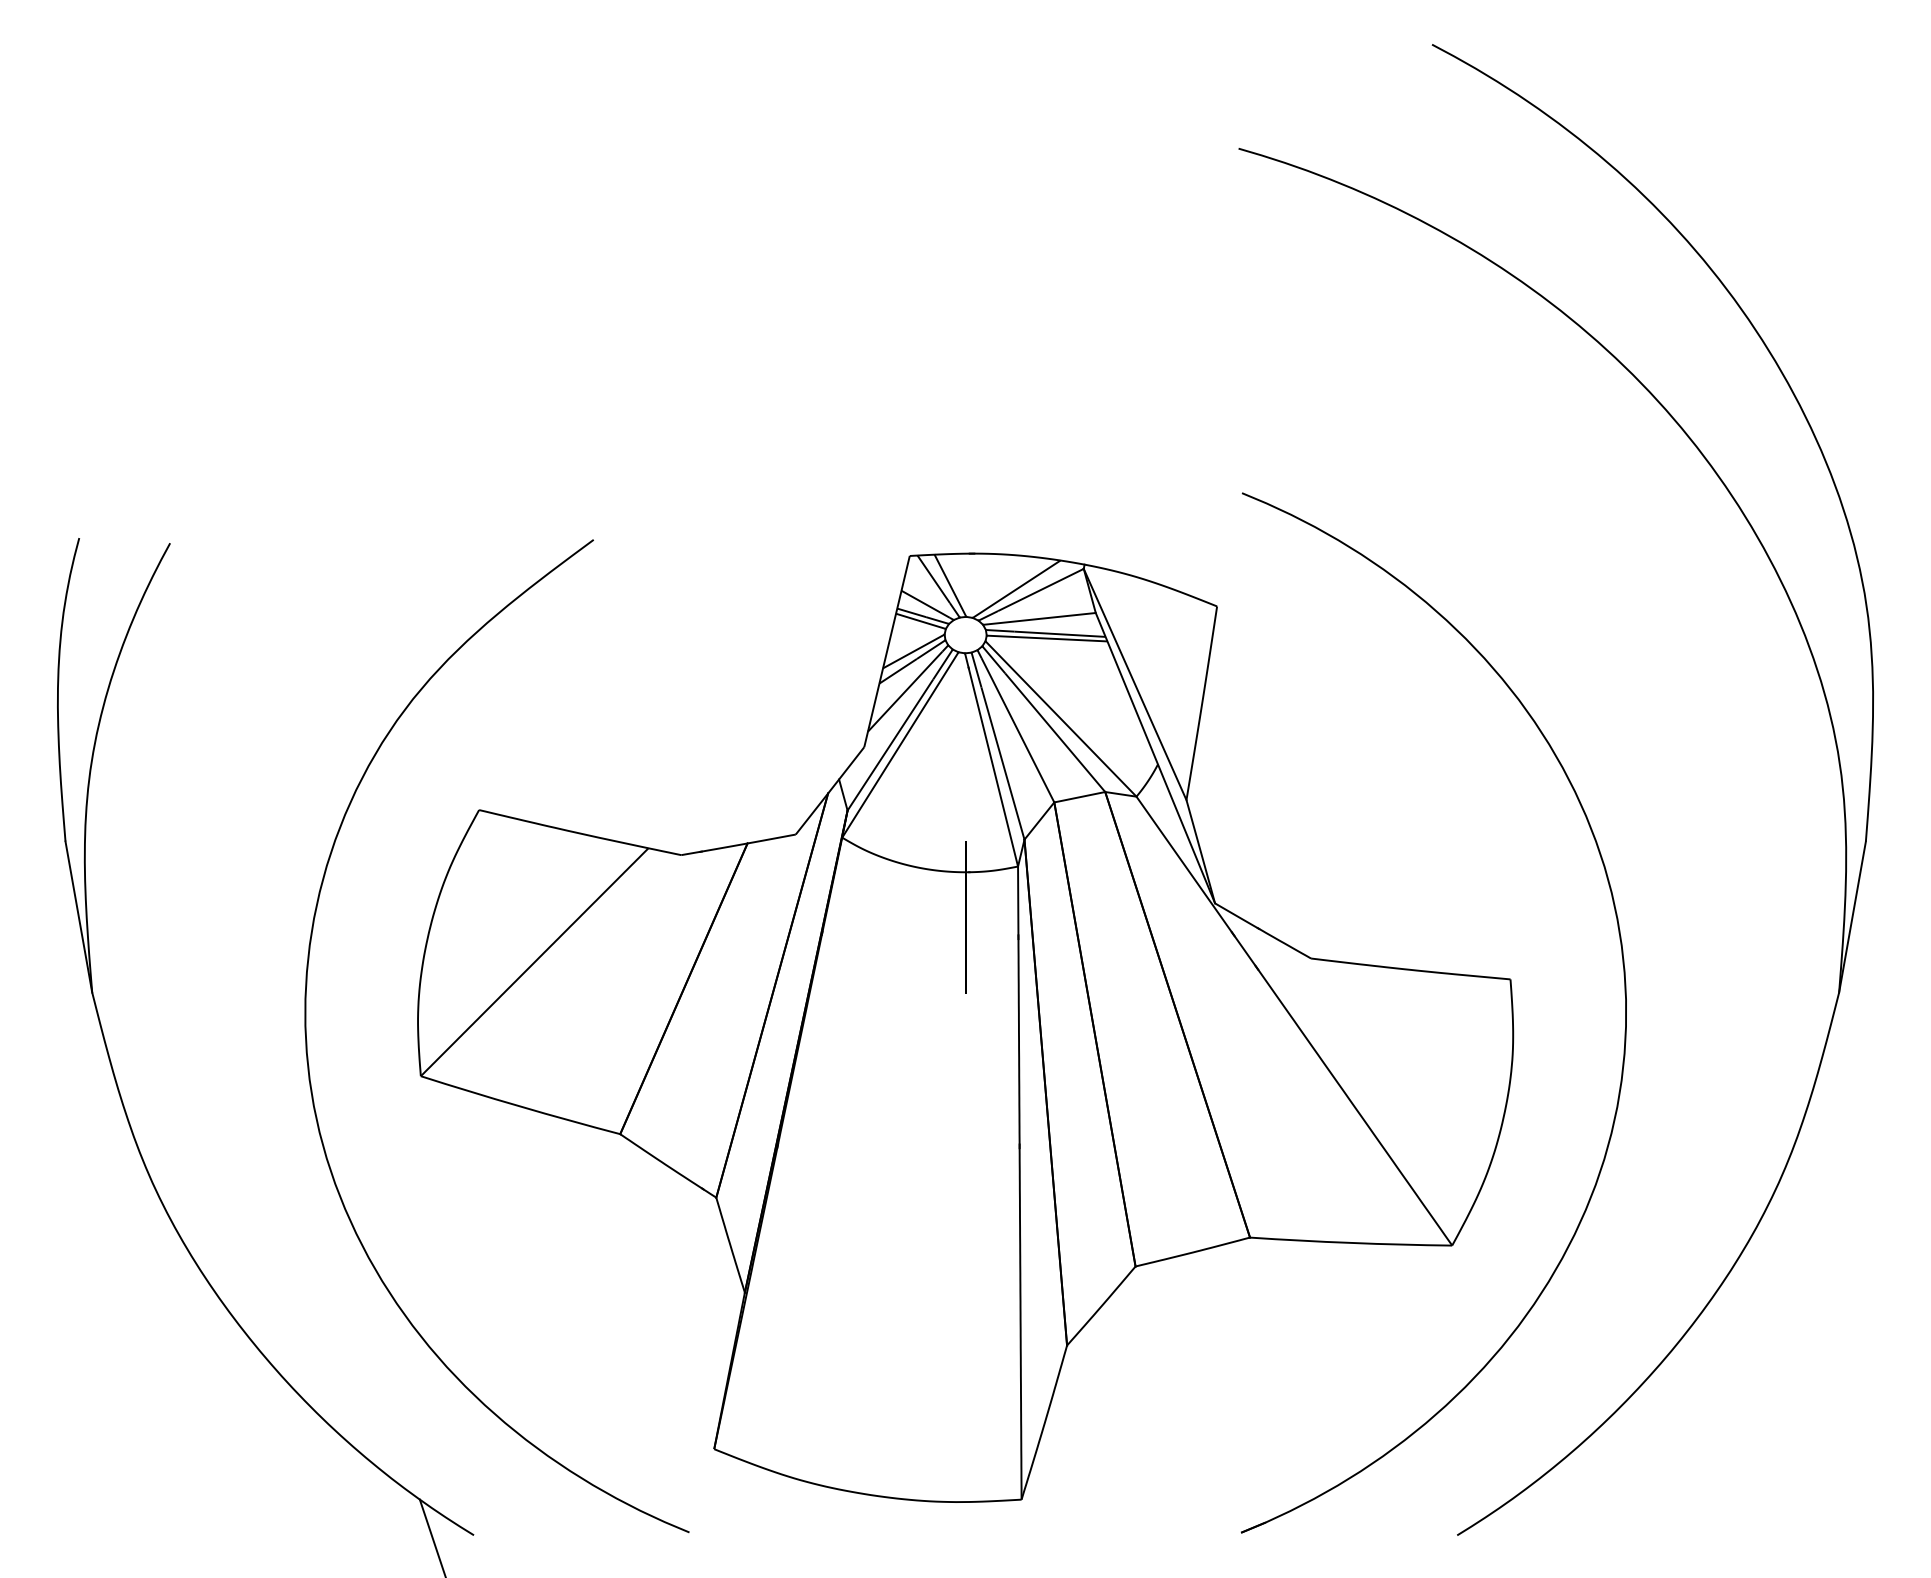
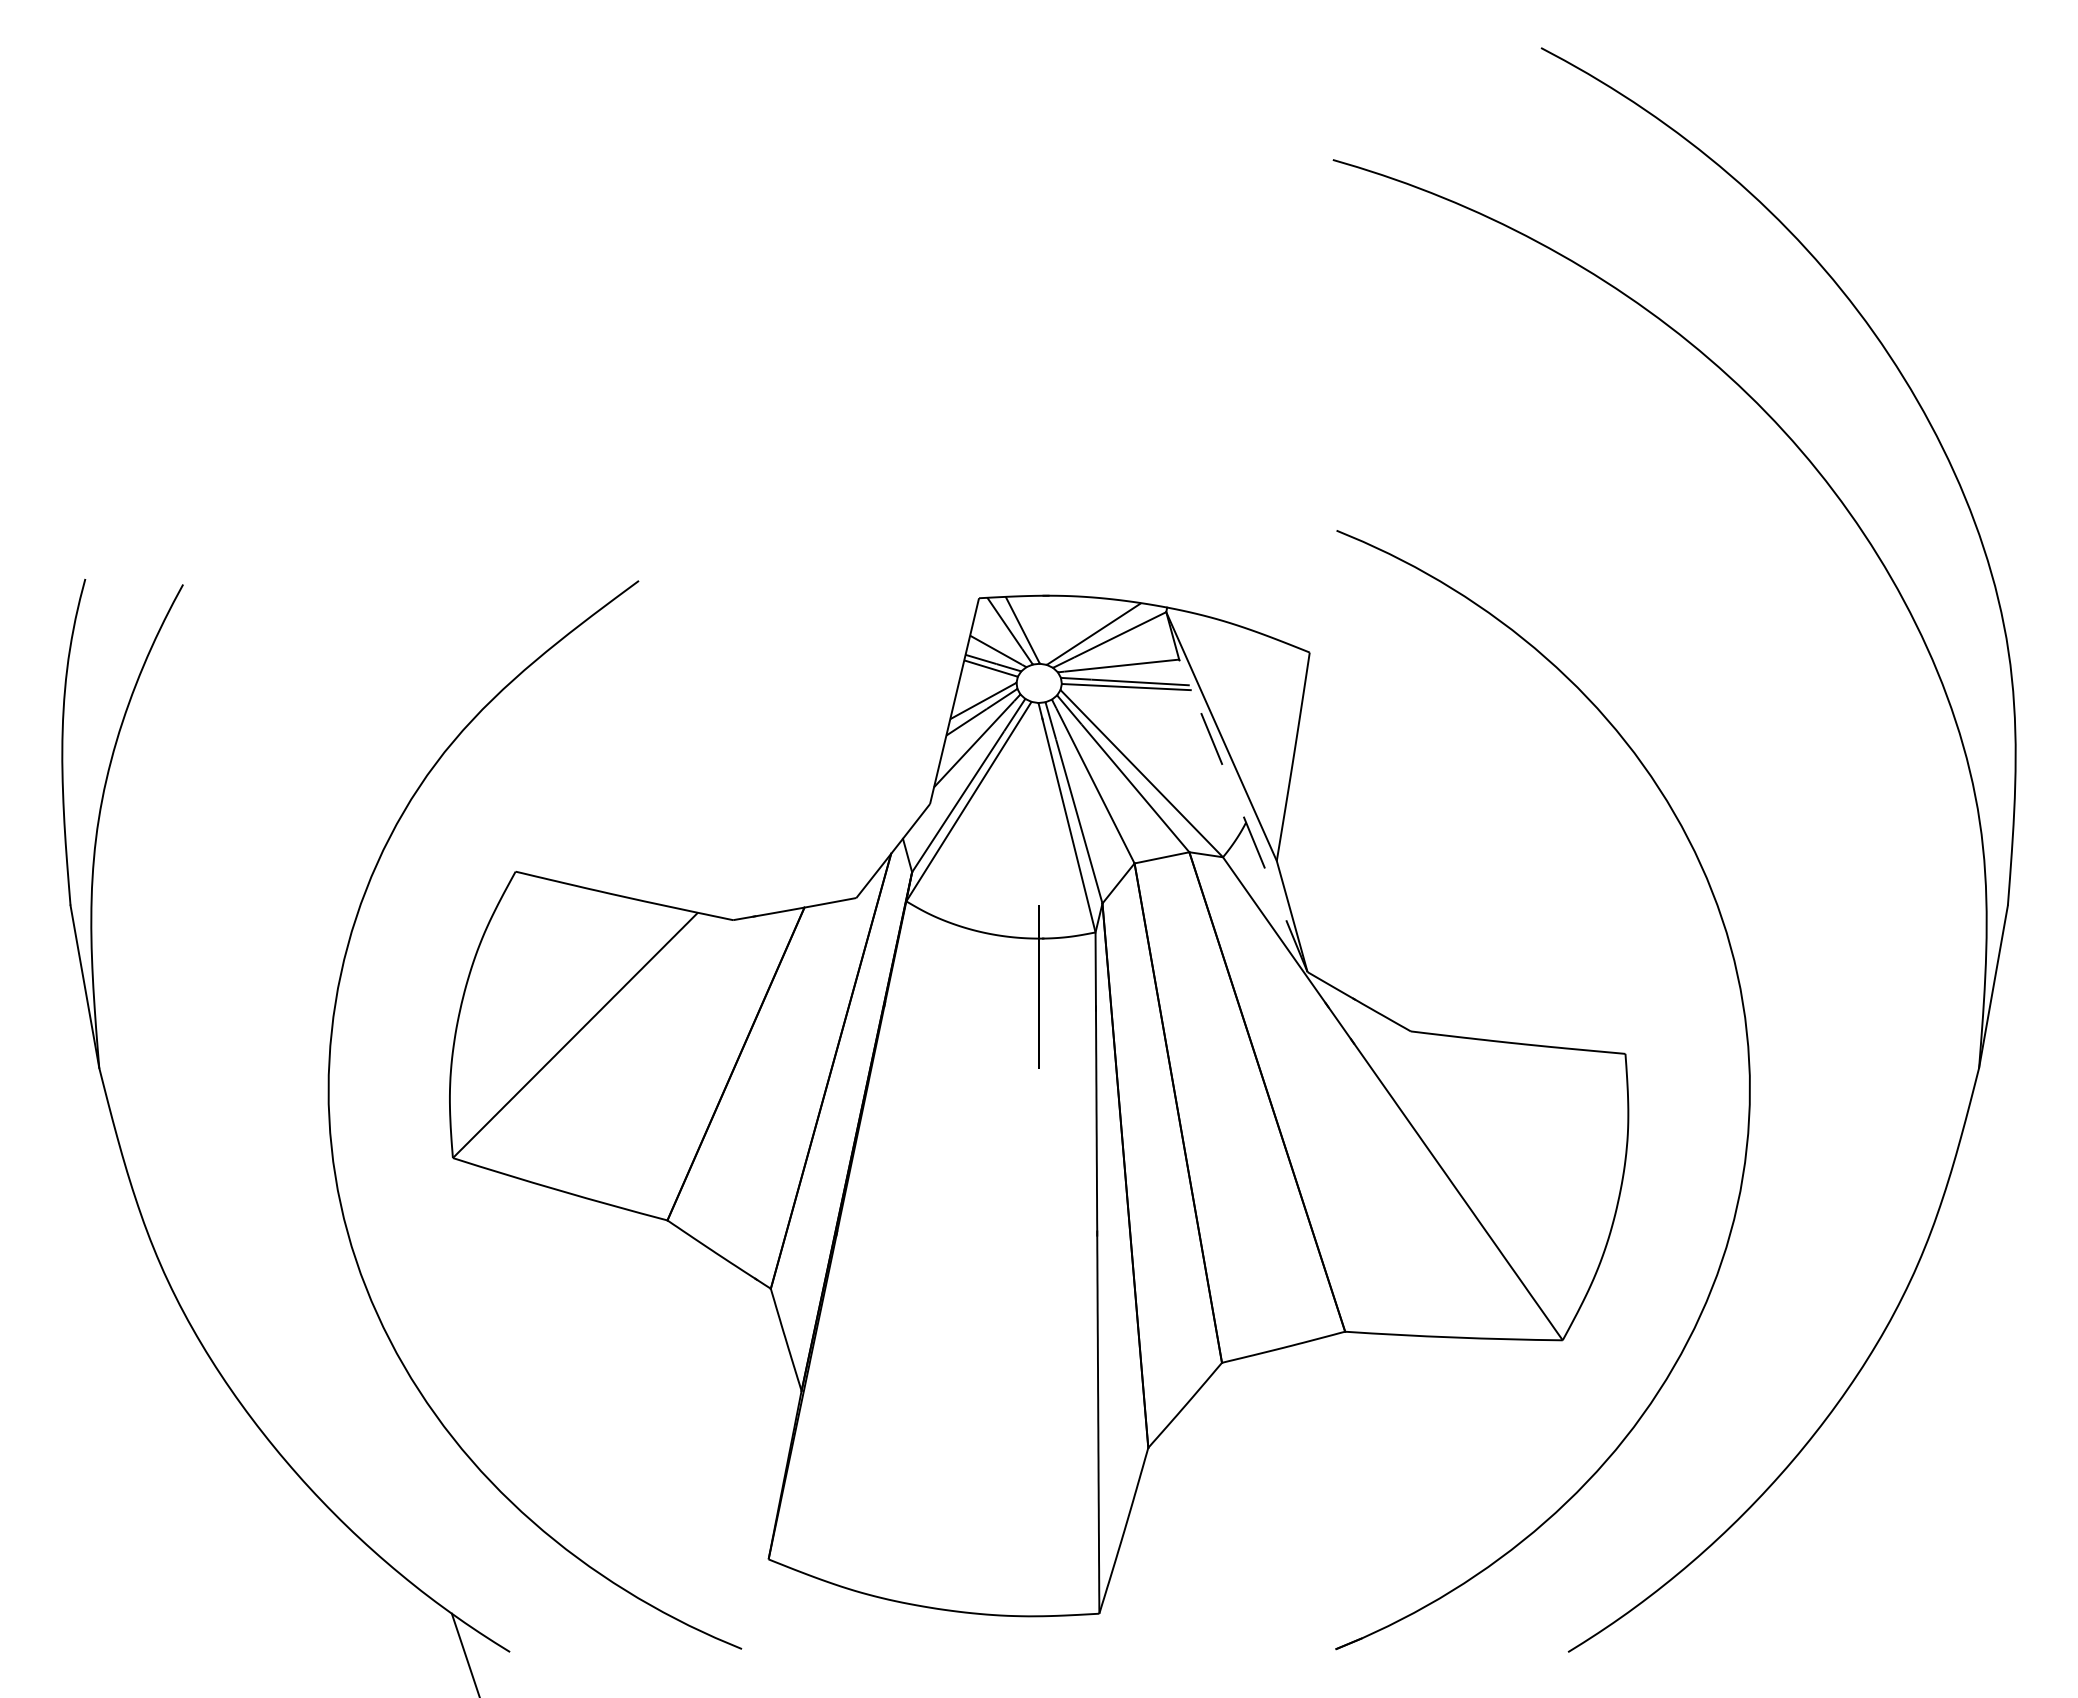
line: (1155, 757) -> (1243, 815), solid -> dashed

